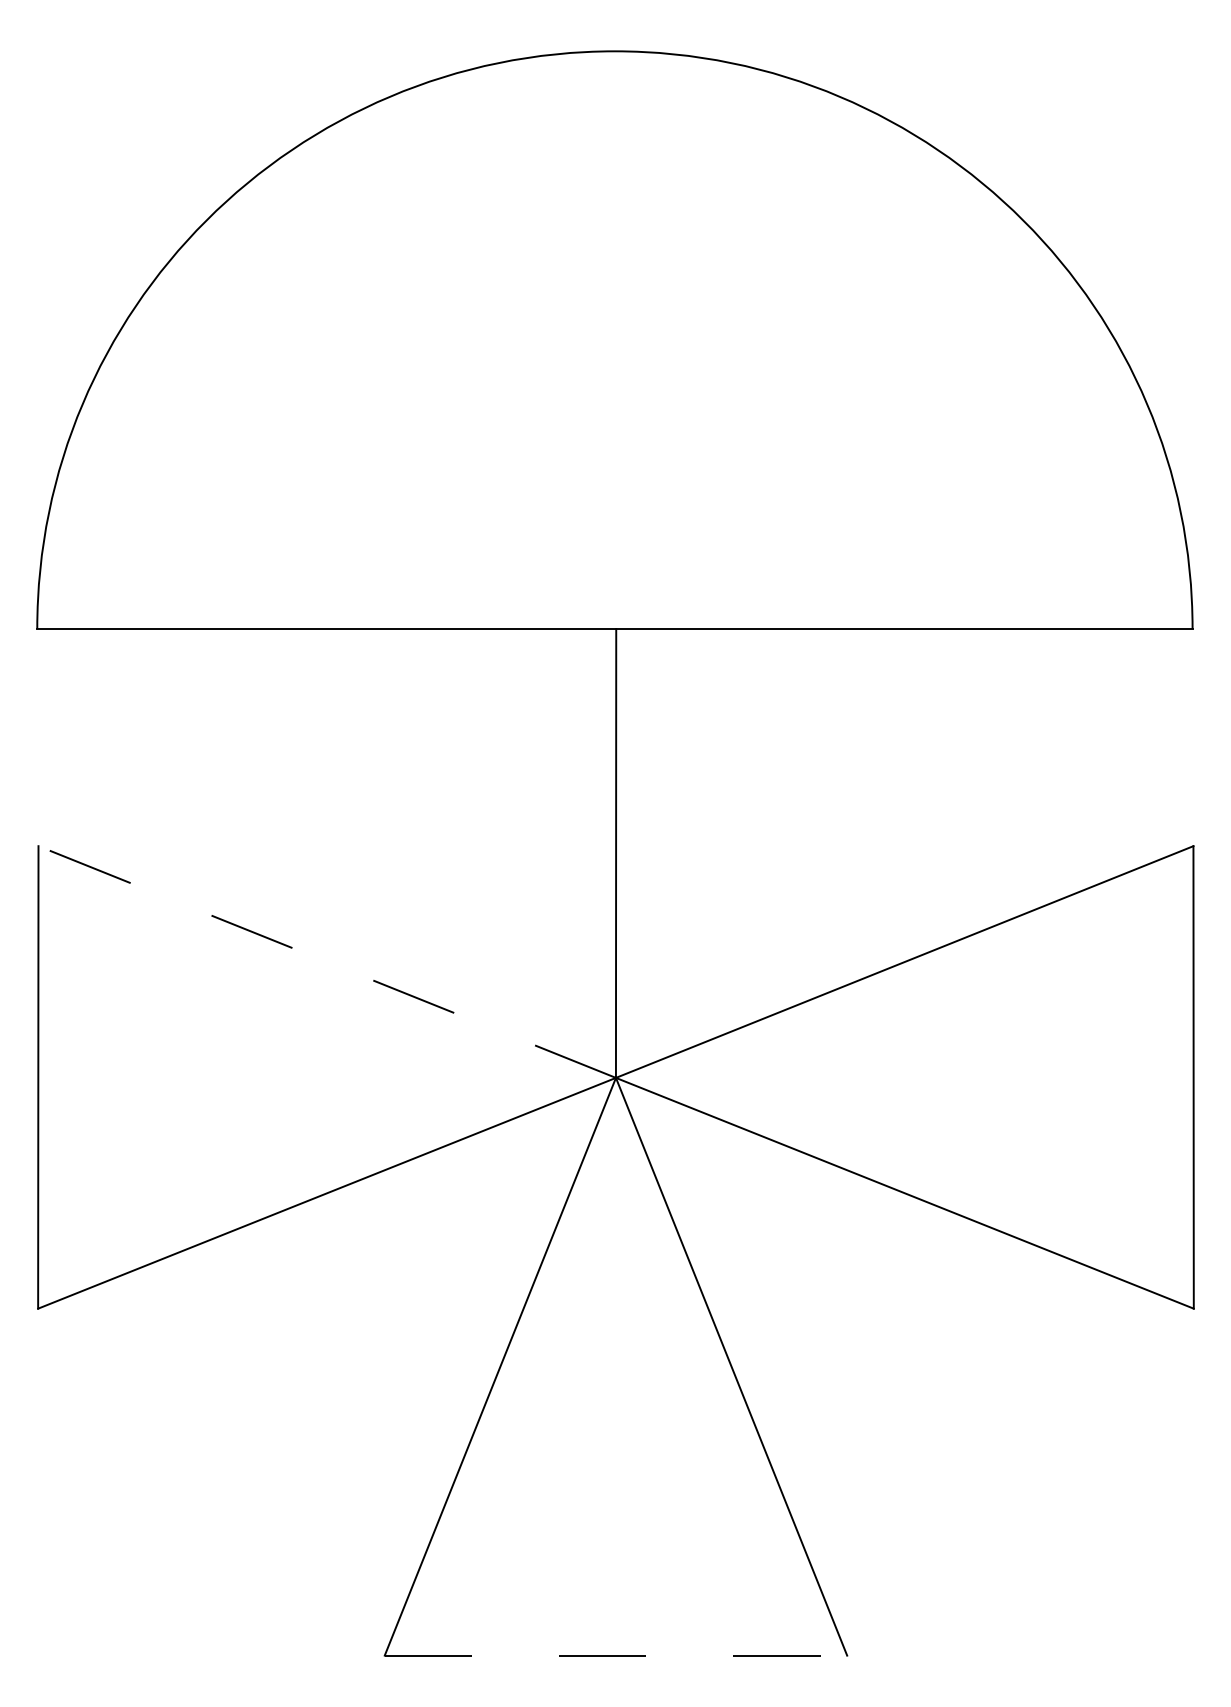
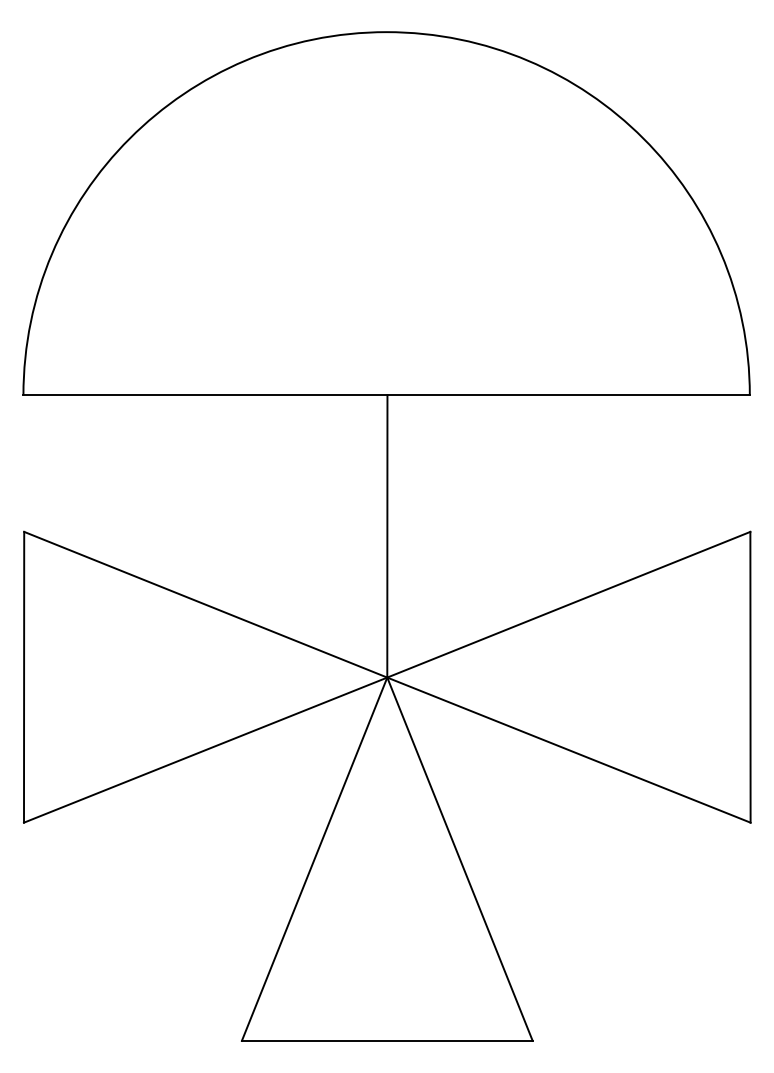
line: (326, 961) -> (205, 604), dashed -> solid
line: (616, 1655) -> (387, 1040), dashed -> solid

